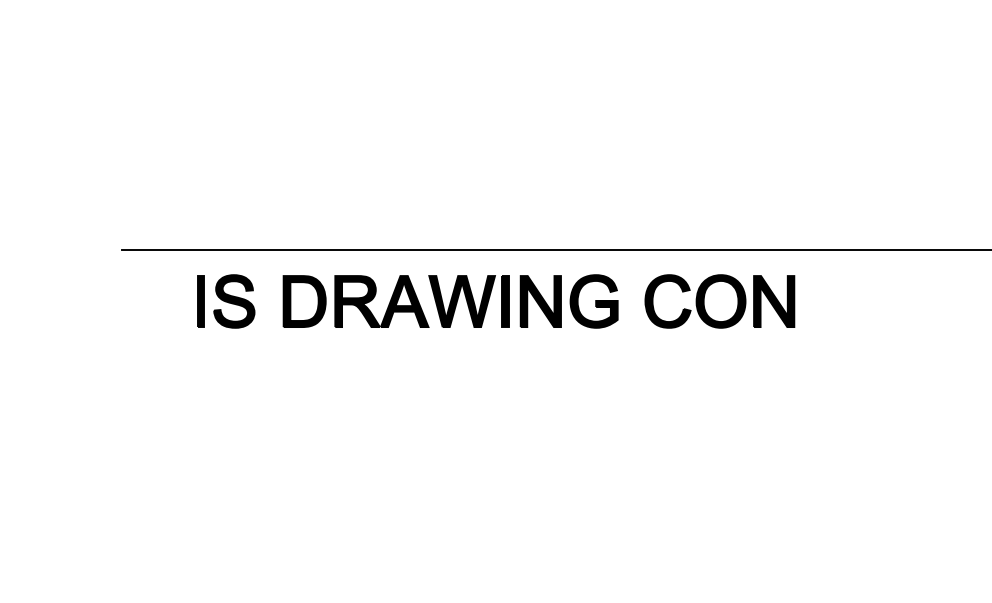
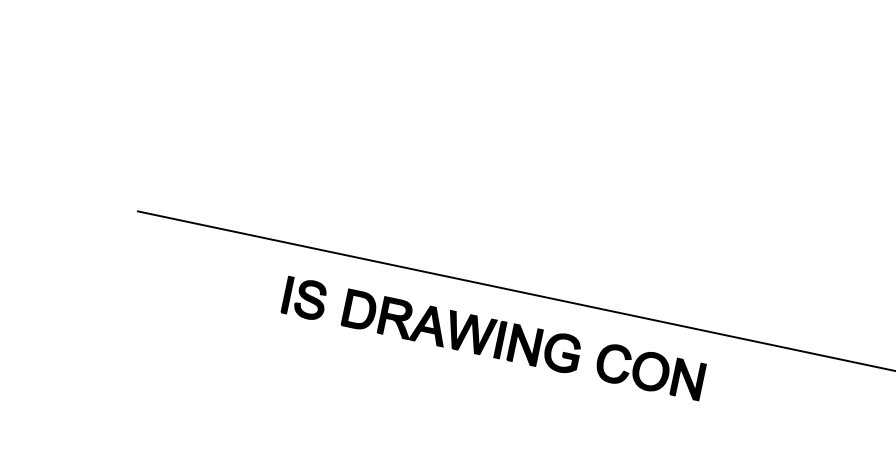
part: (495, 301) -> (493, 338), size x0.71

